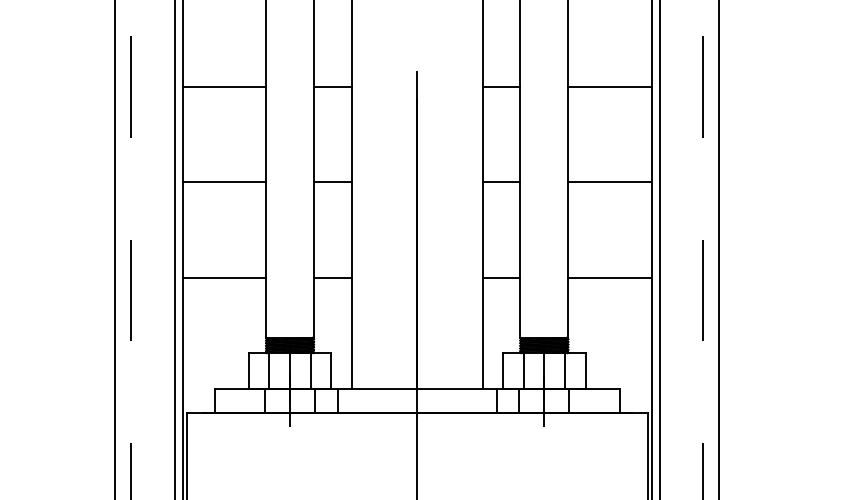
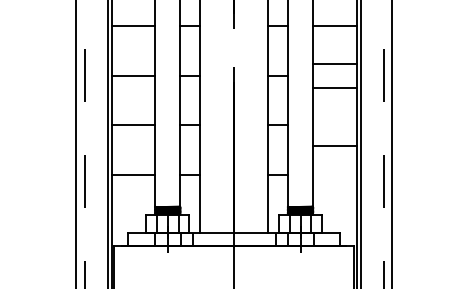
line: (609, 86) -> (334, 63), moved
line: (609, 182) -> (334, 88), moved
line: (609, 278) -> (334, 146), moved

